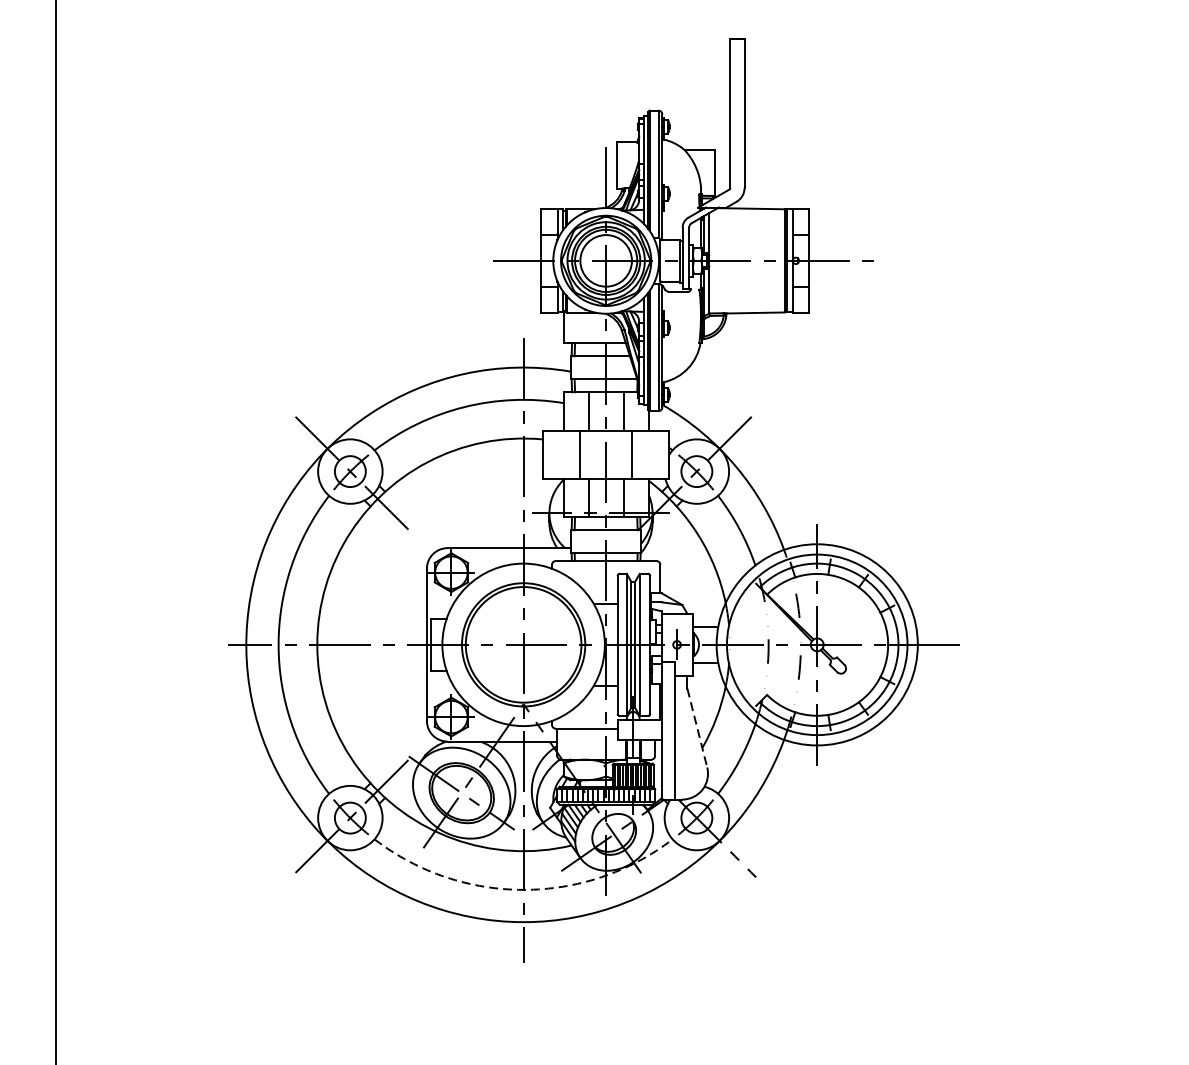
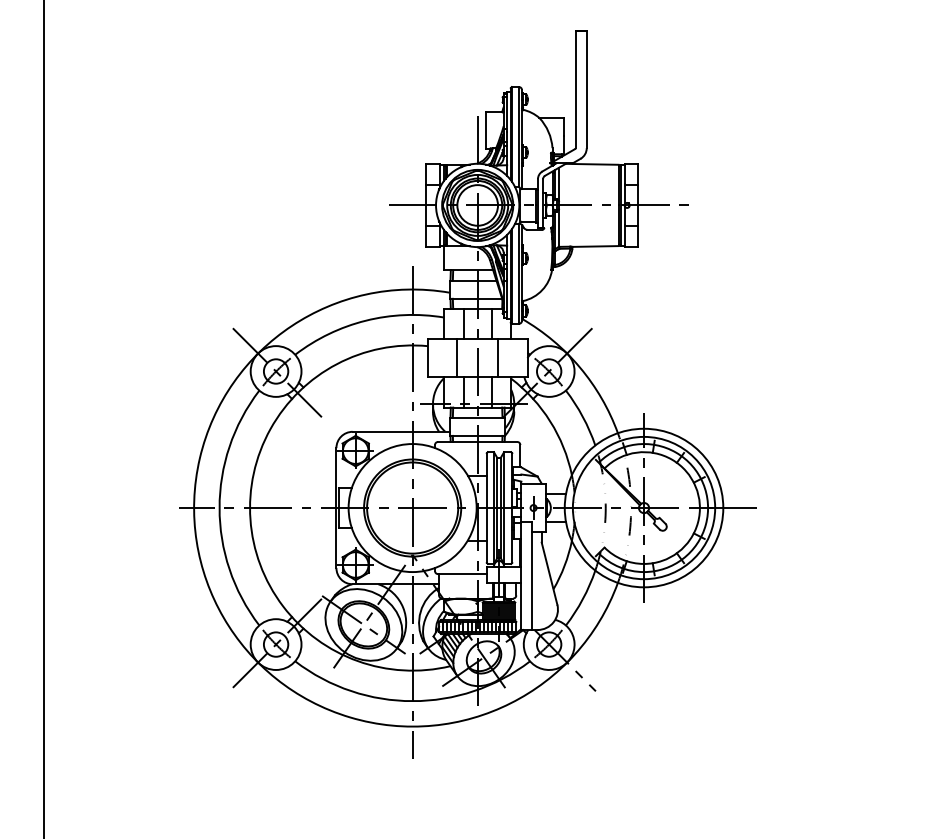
line: (697, 729) -> (549, 574), dashed -> solid
arc: (523, 890) -> (412, 701), dashed -> solid

